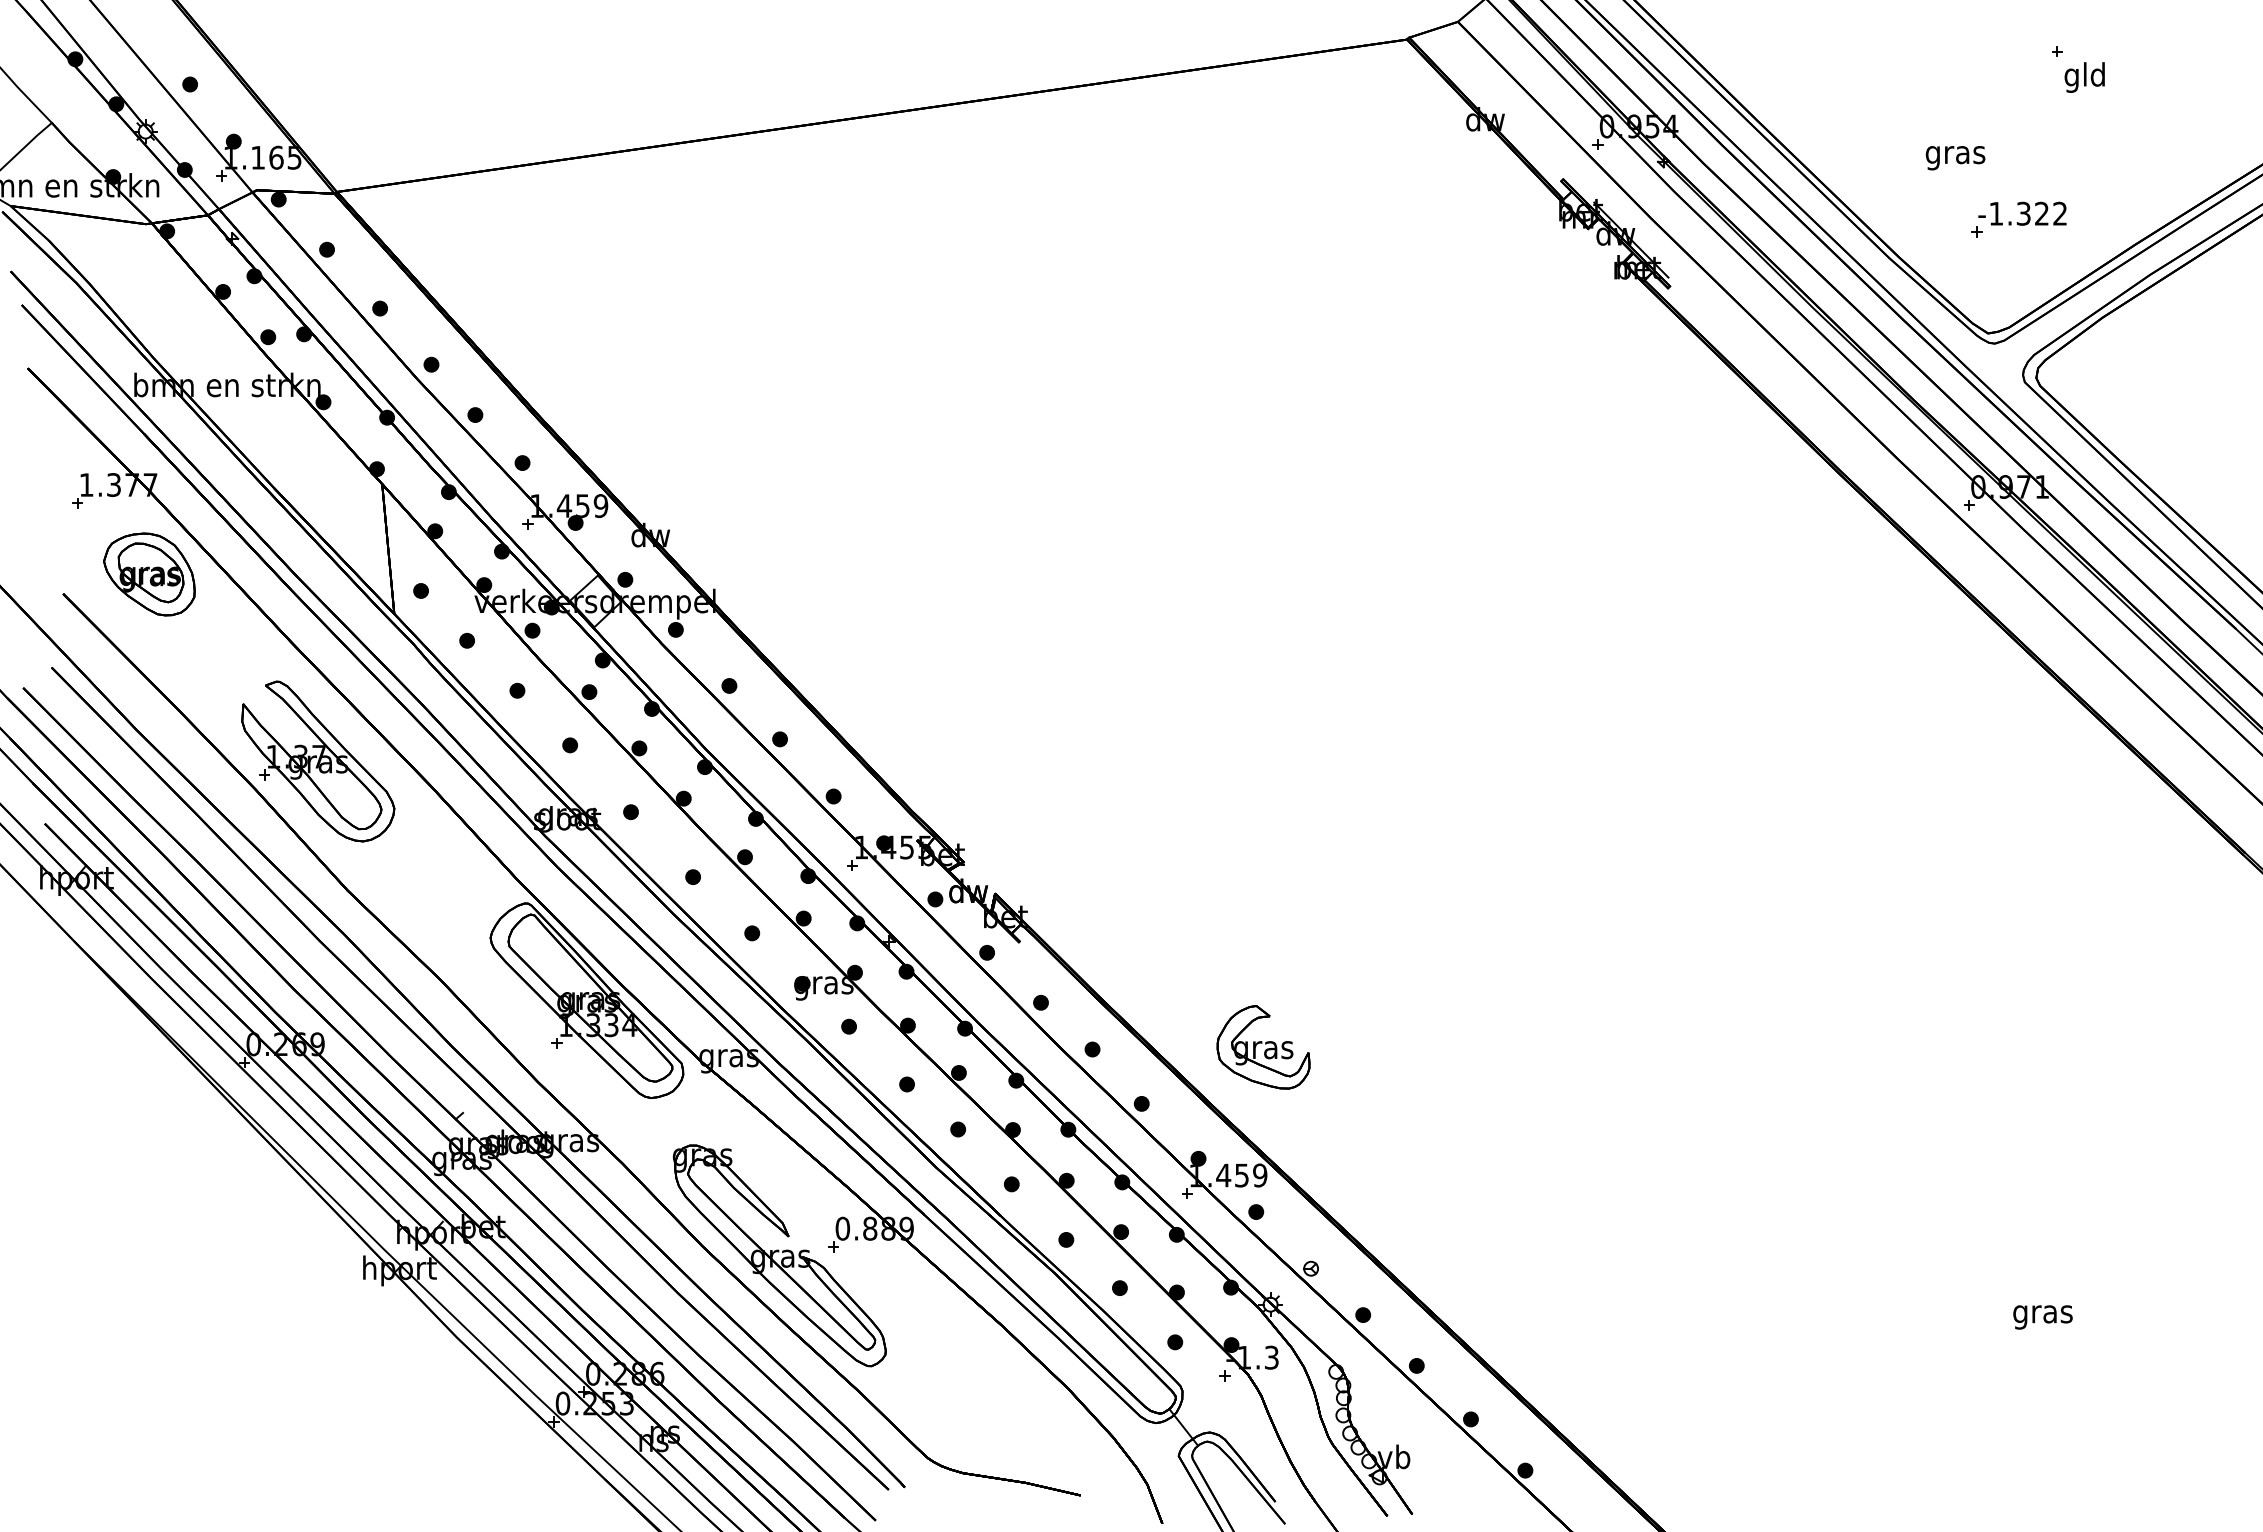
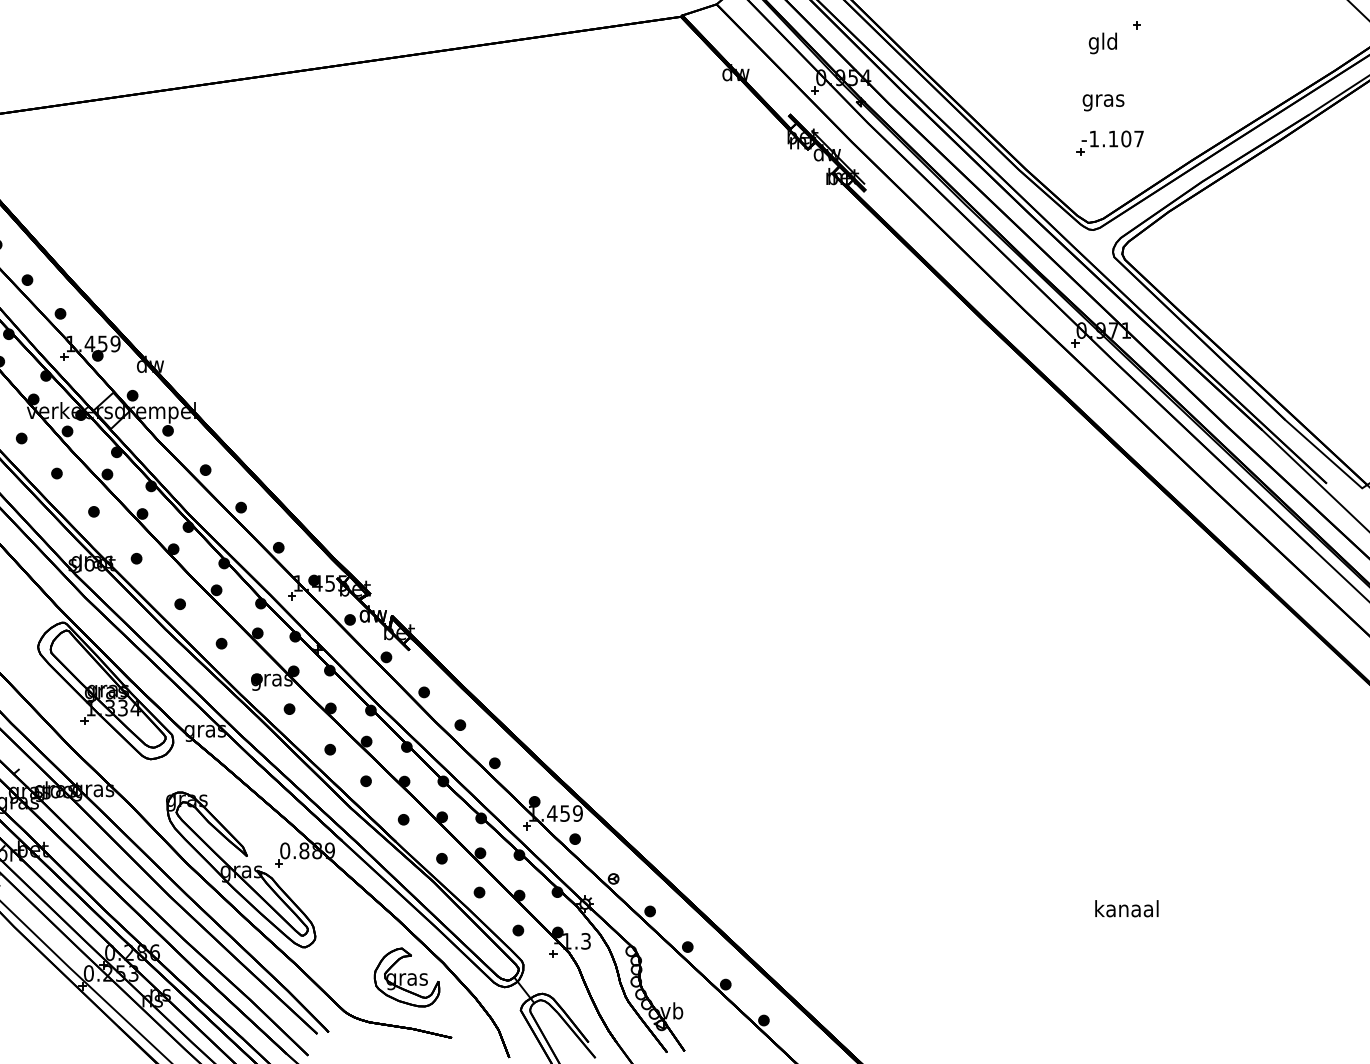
text: (2084, 77) -> (1102, 43), moved
text: (1955, 158) -> (1103, 103), moved
text: (2041, 213) -> (1125, 138), -1.322 -> -1.107
part: (1263, 1047) -> (407, 977), moved
text: (2042, 1313) -> (1126, 910), gras -> kanaal

